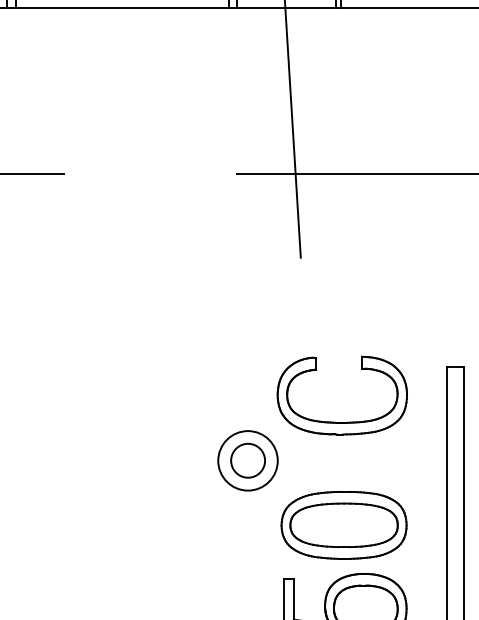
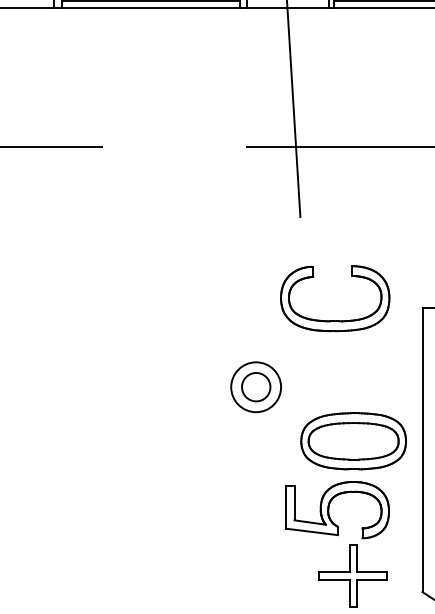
part: (342, 421) -> (335, 320), moved
part: (343, 525) -> (353, 441), moved

